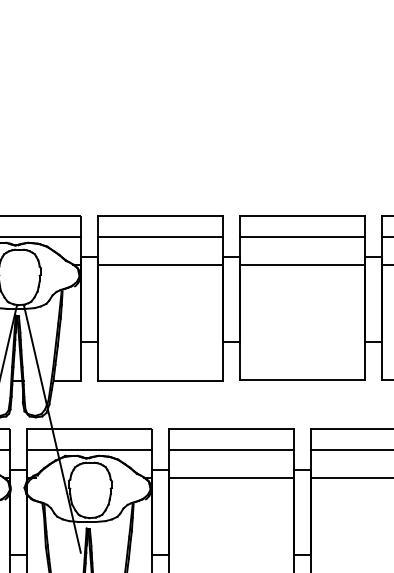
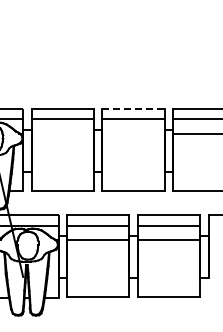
line: (304, 216) -> (134, 109), solid -> dashed
line: (159, 264) -> (62, 133), removed
line: (302, 264) -> (133, 133), removed

